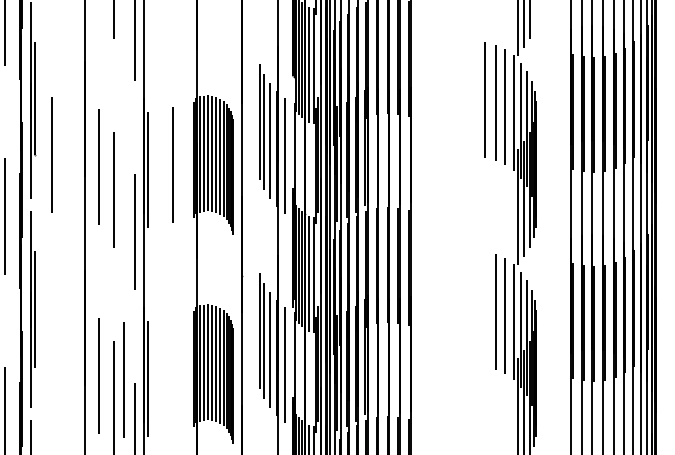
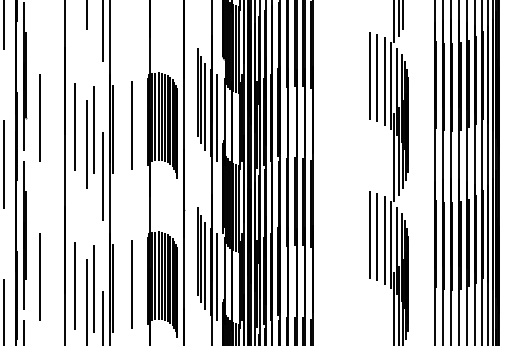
line: (123, 170) -> (94, 129), added
line: (485, 308) -> (369, 234), added
line: (51, 364) -> (39, 277), added
line: (172, 374) -> (131, 284), added

